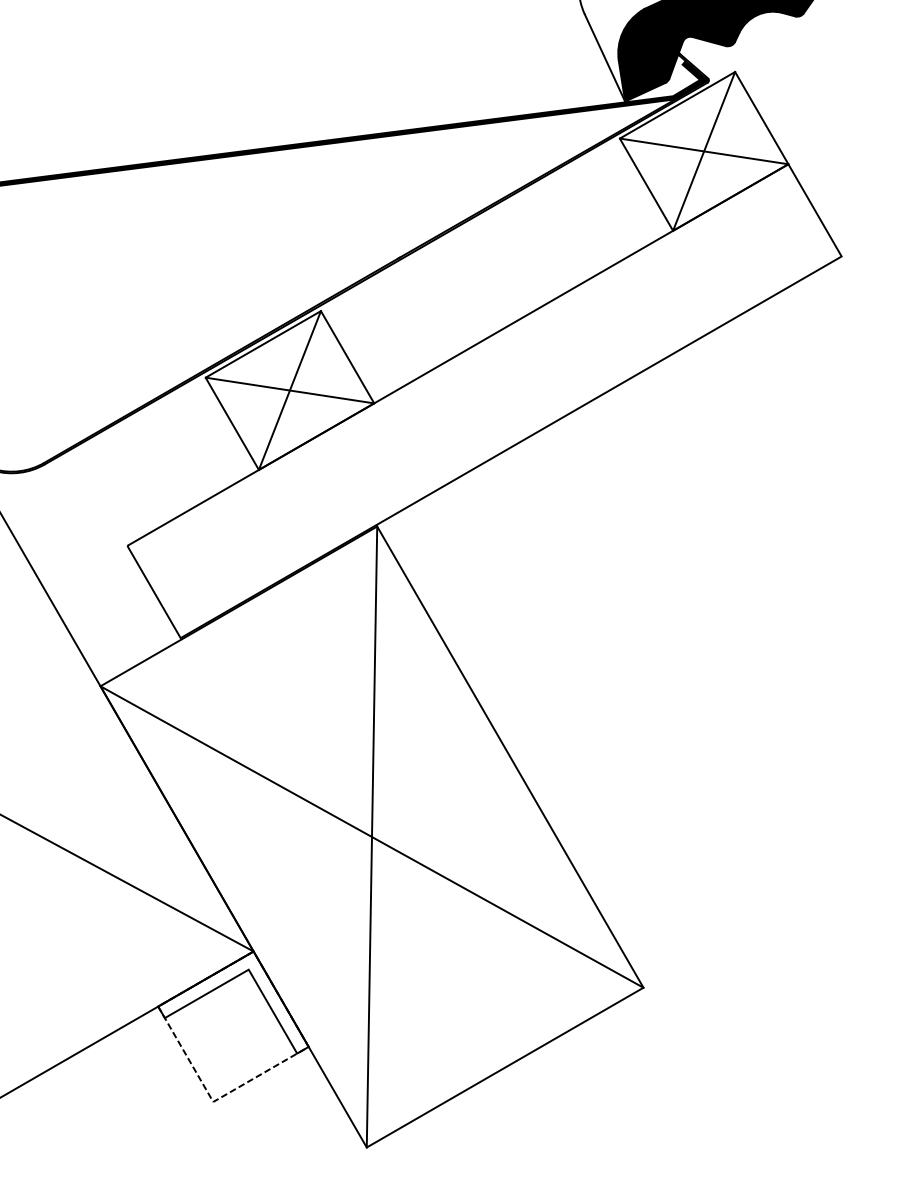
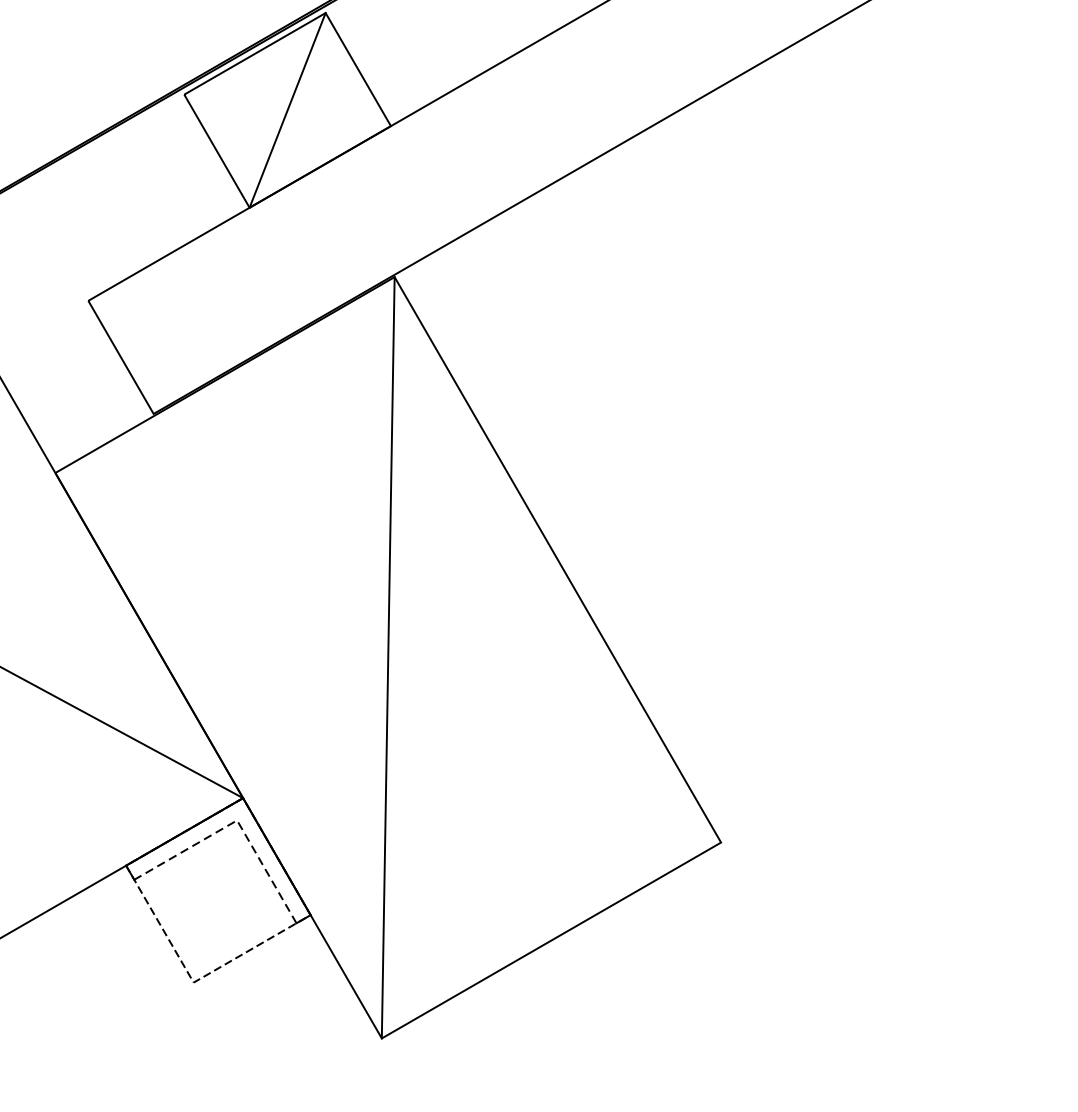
line: (289, 390) -> (287, 110), removed
line: (371, 836) -> (387, 657), removed
line: (248, 969) -> (236, 820), solid -> dashed

